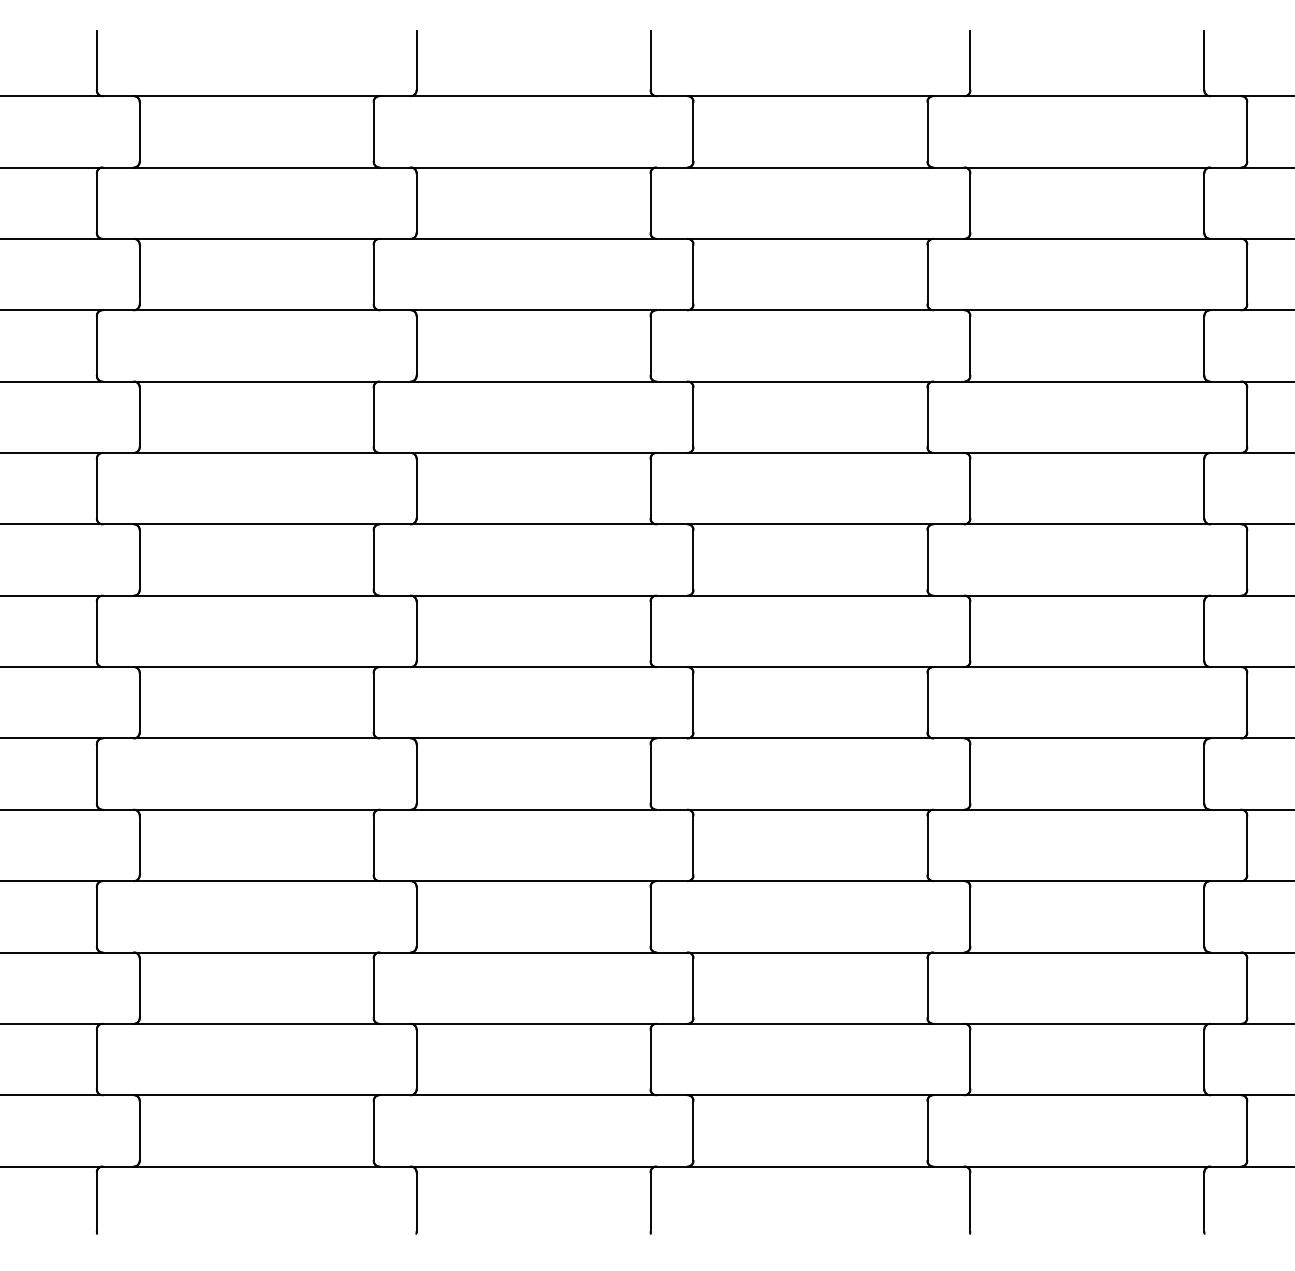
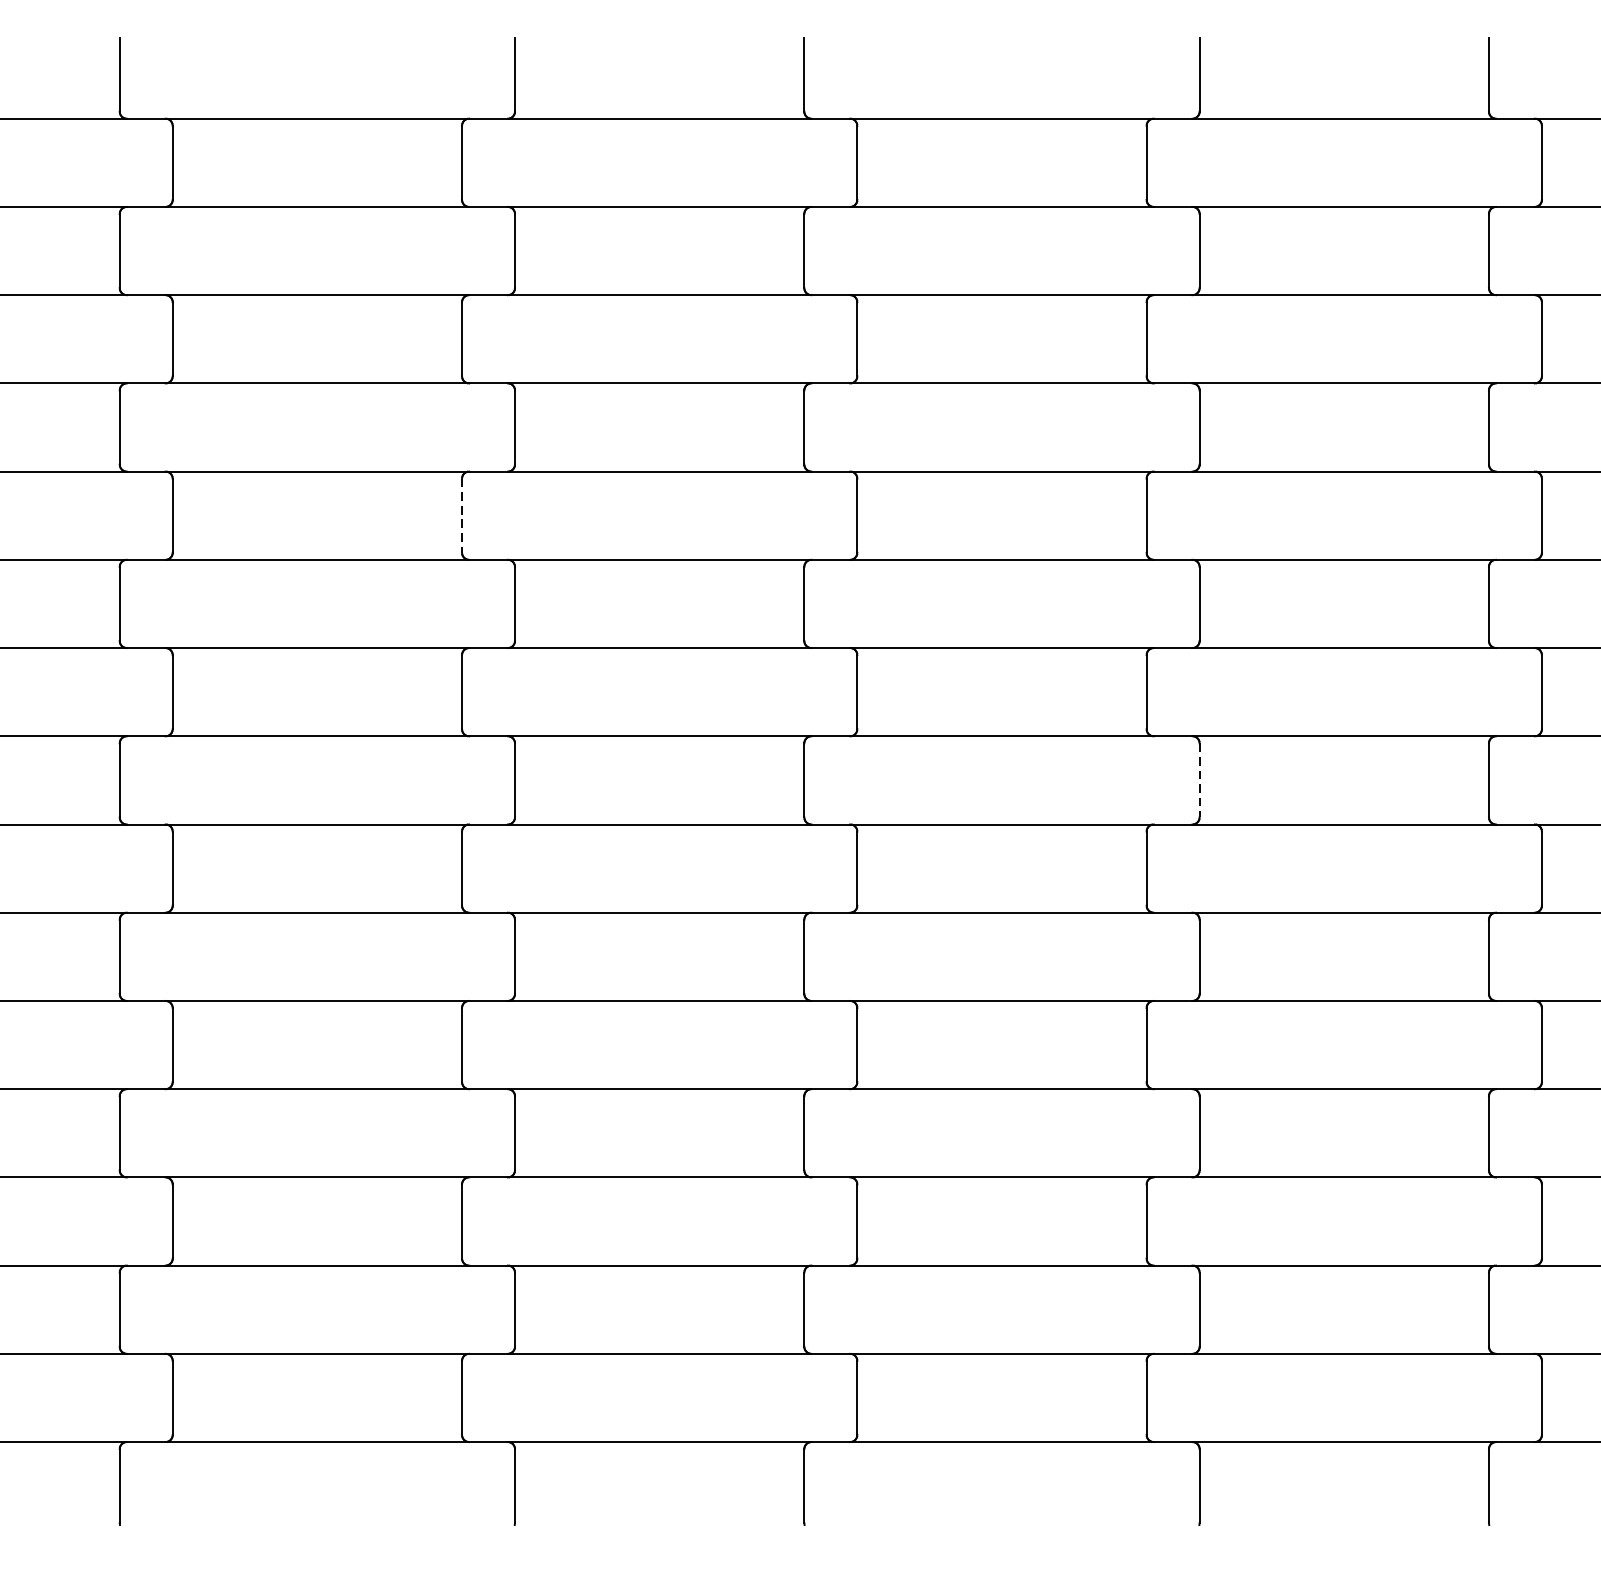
line: (373, 417) -> (461, 515), solid -> dashed
line: (970, 631) -> (1199, 780), solid -> dashed

